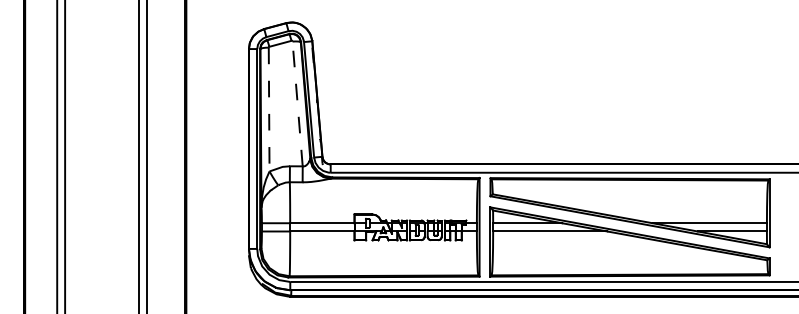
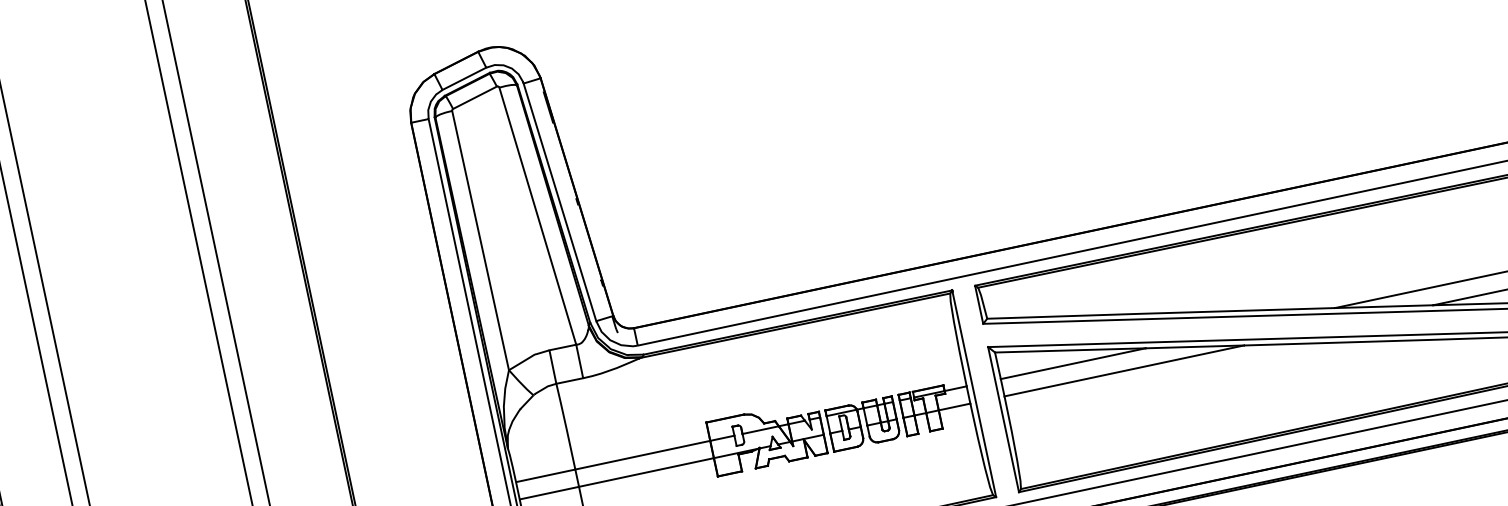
line: (297, 103) -> (537, 215), dashed -> solid
line: (269, 109) -> (481, 240), dashed -> solid

